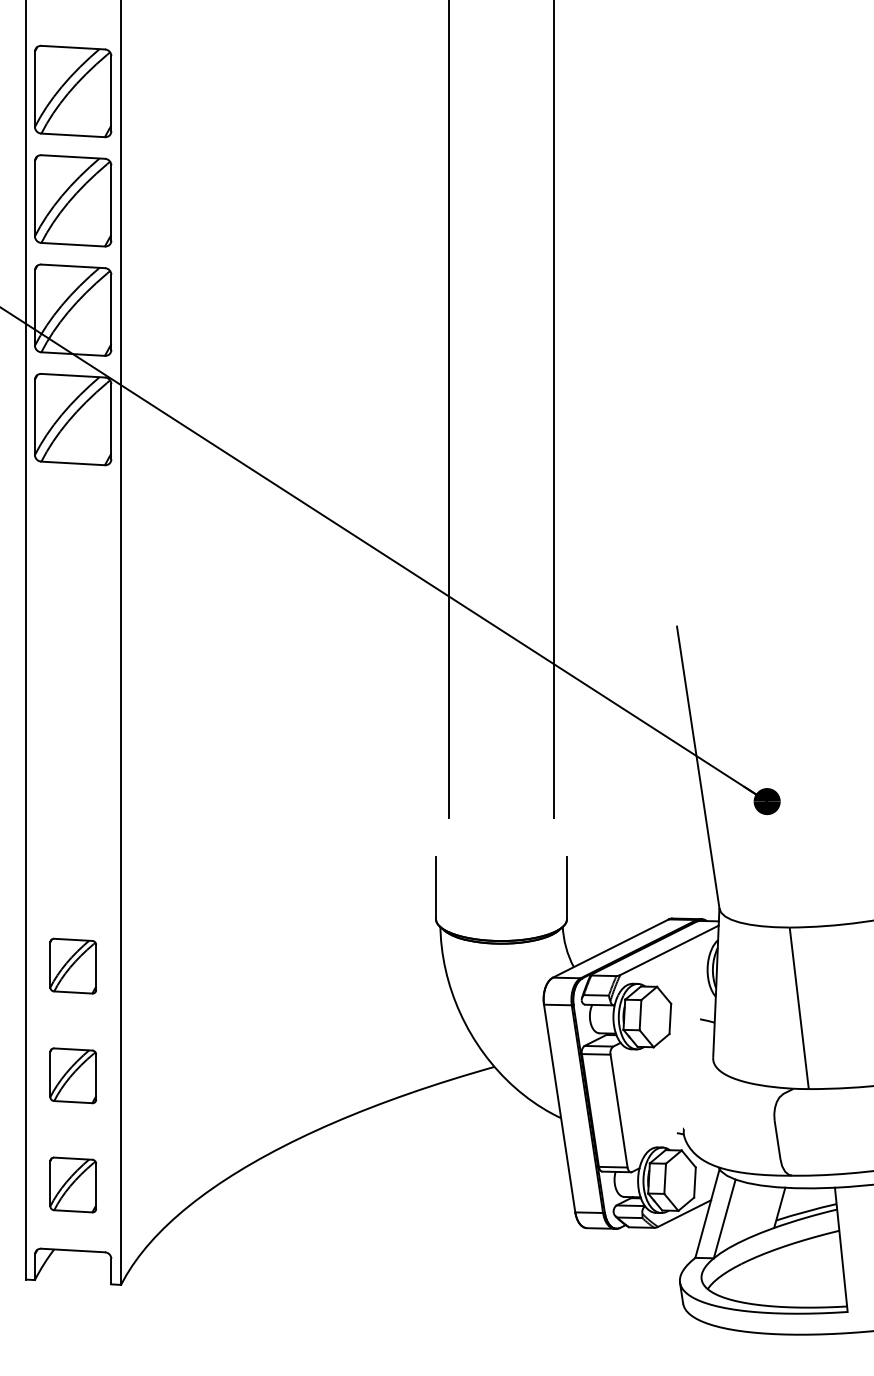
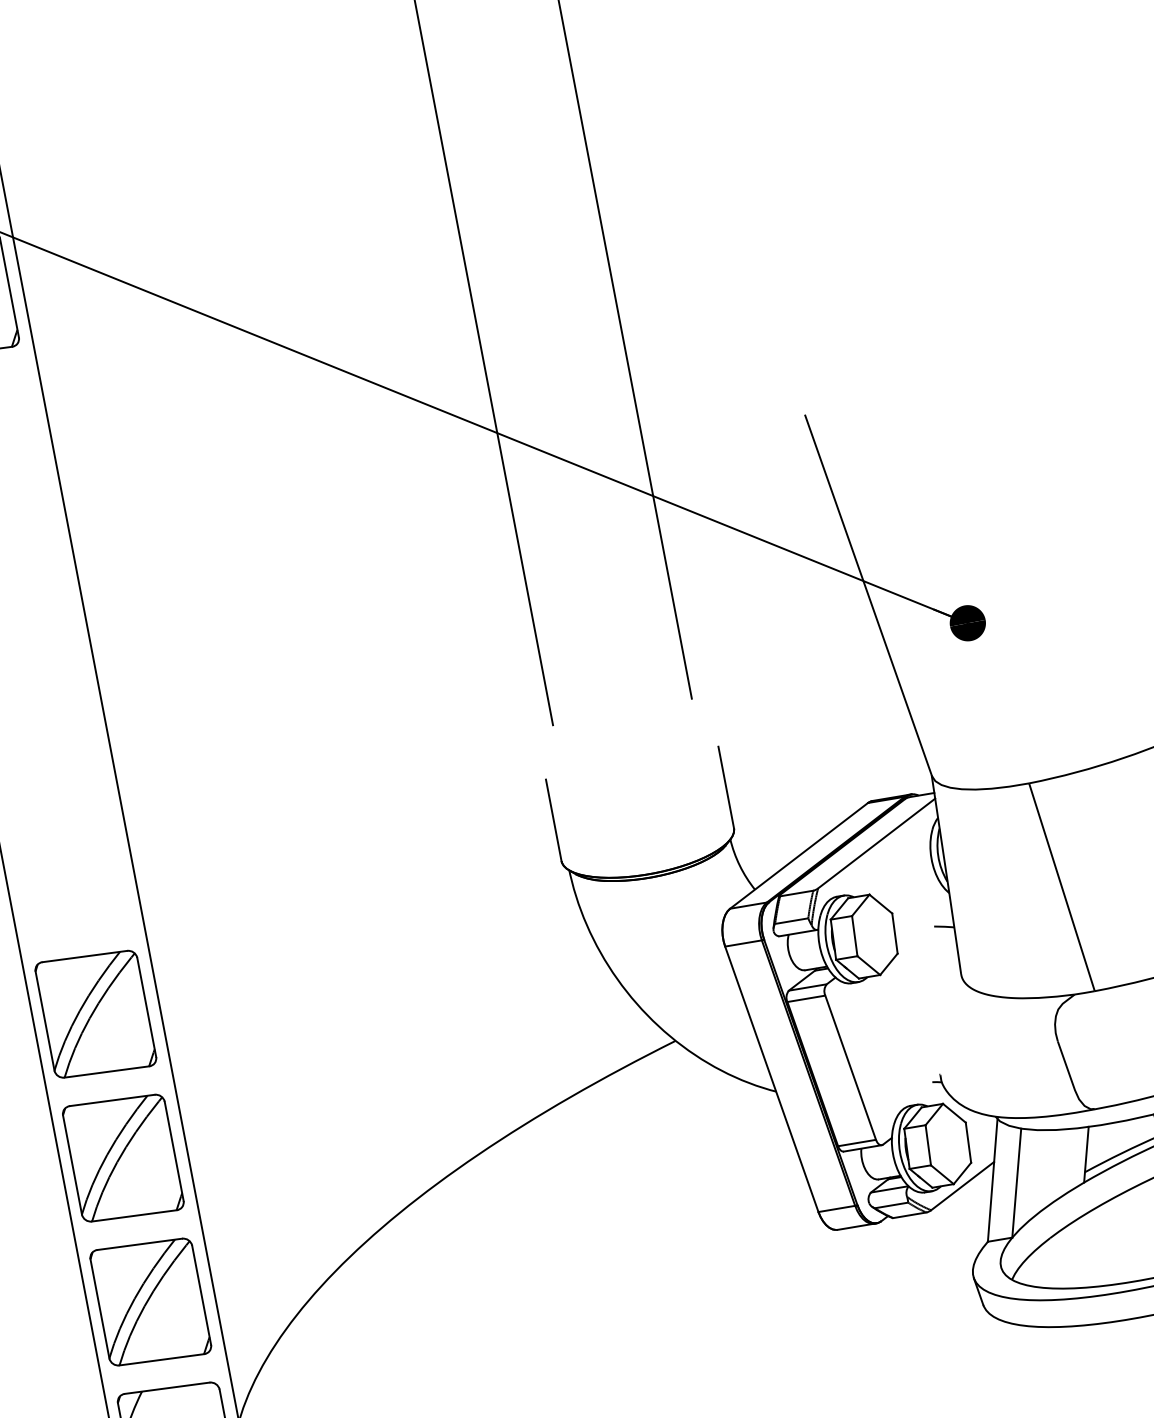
part: (73, 965) -> (96, 1013), size x1.67
part: (73, 1075) -> (123, 1157), size x1.67
part: (73, 1184) -> (151, 1301), size x1.67

